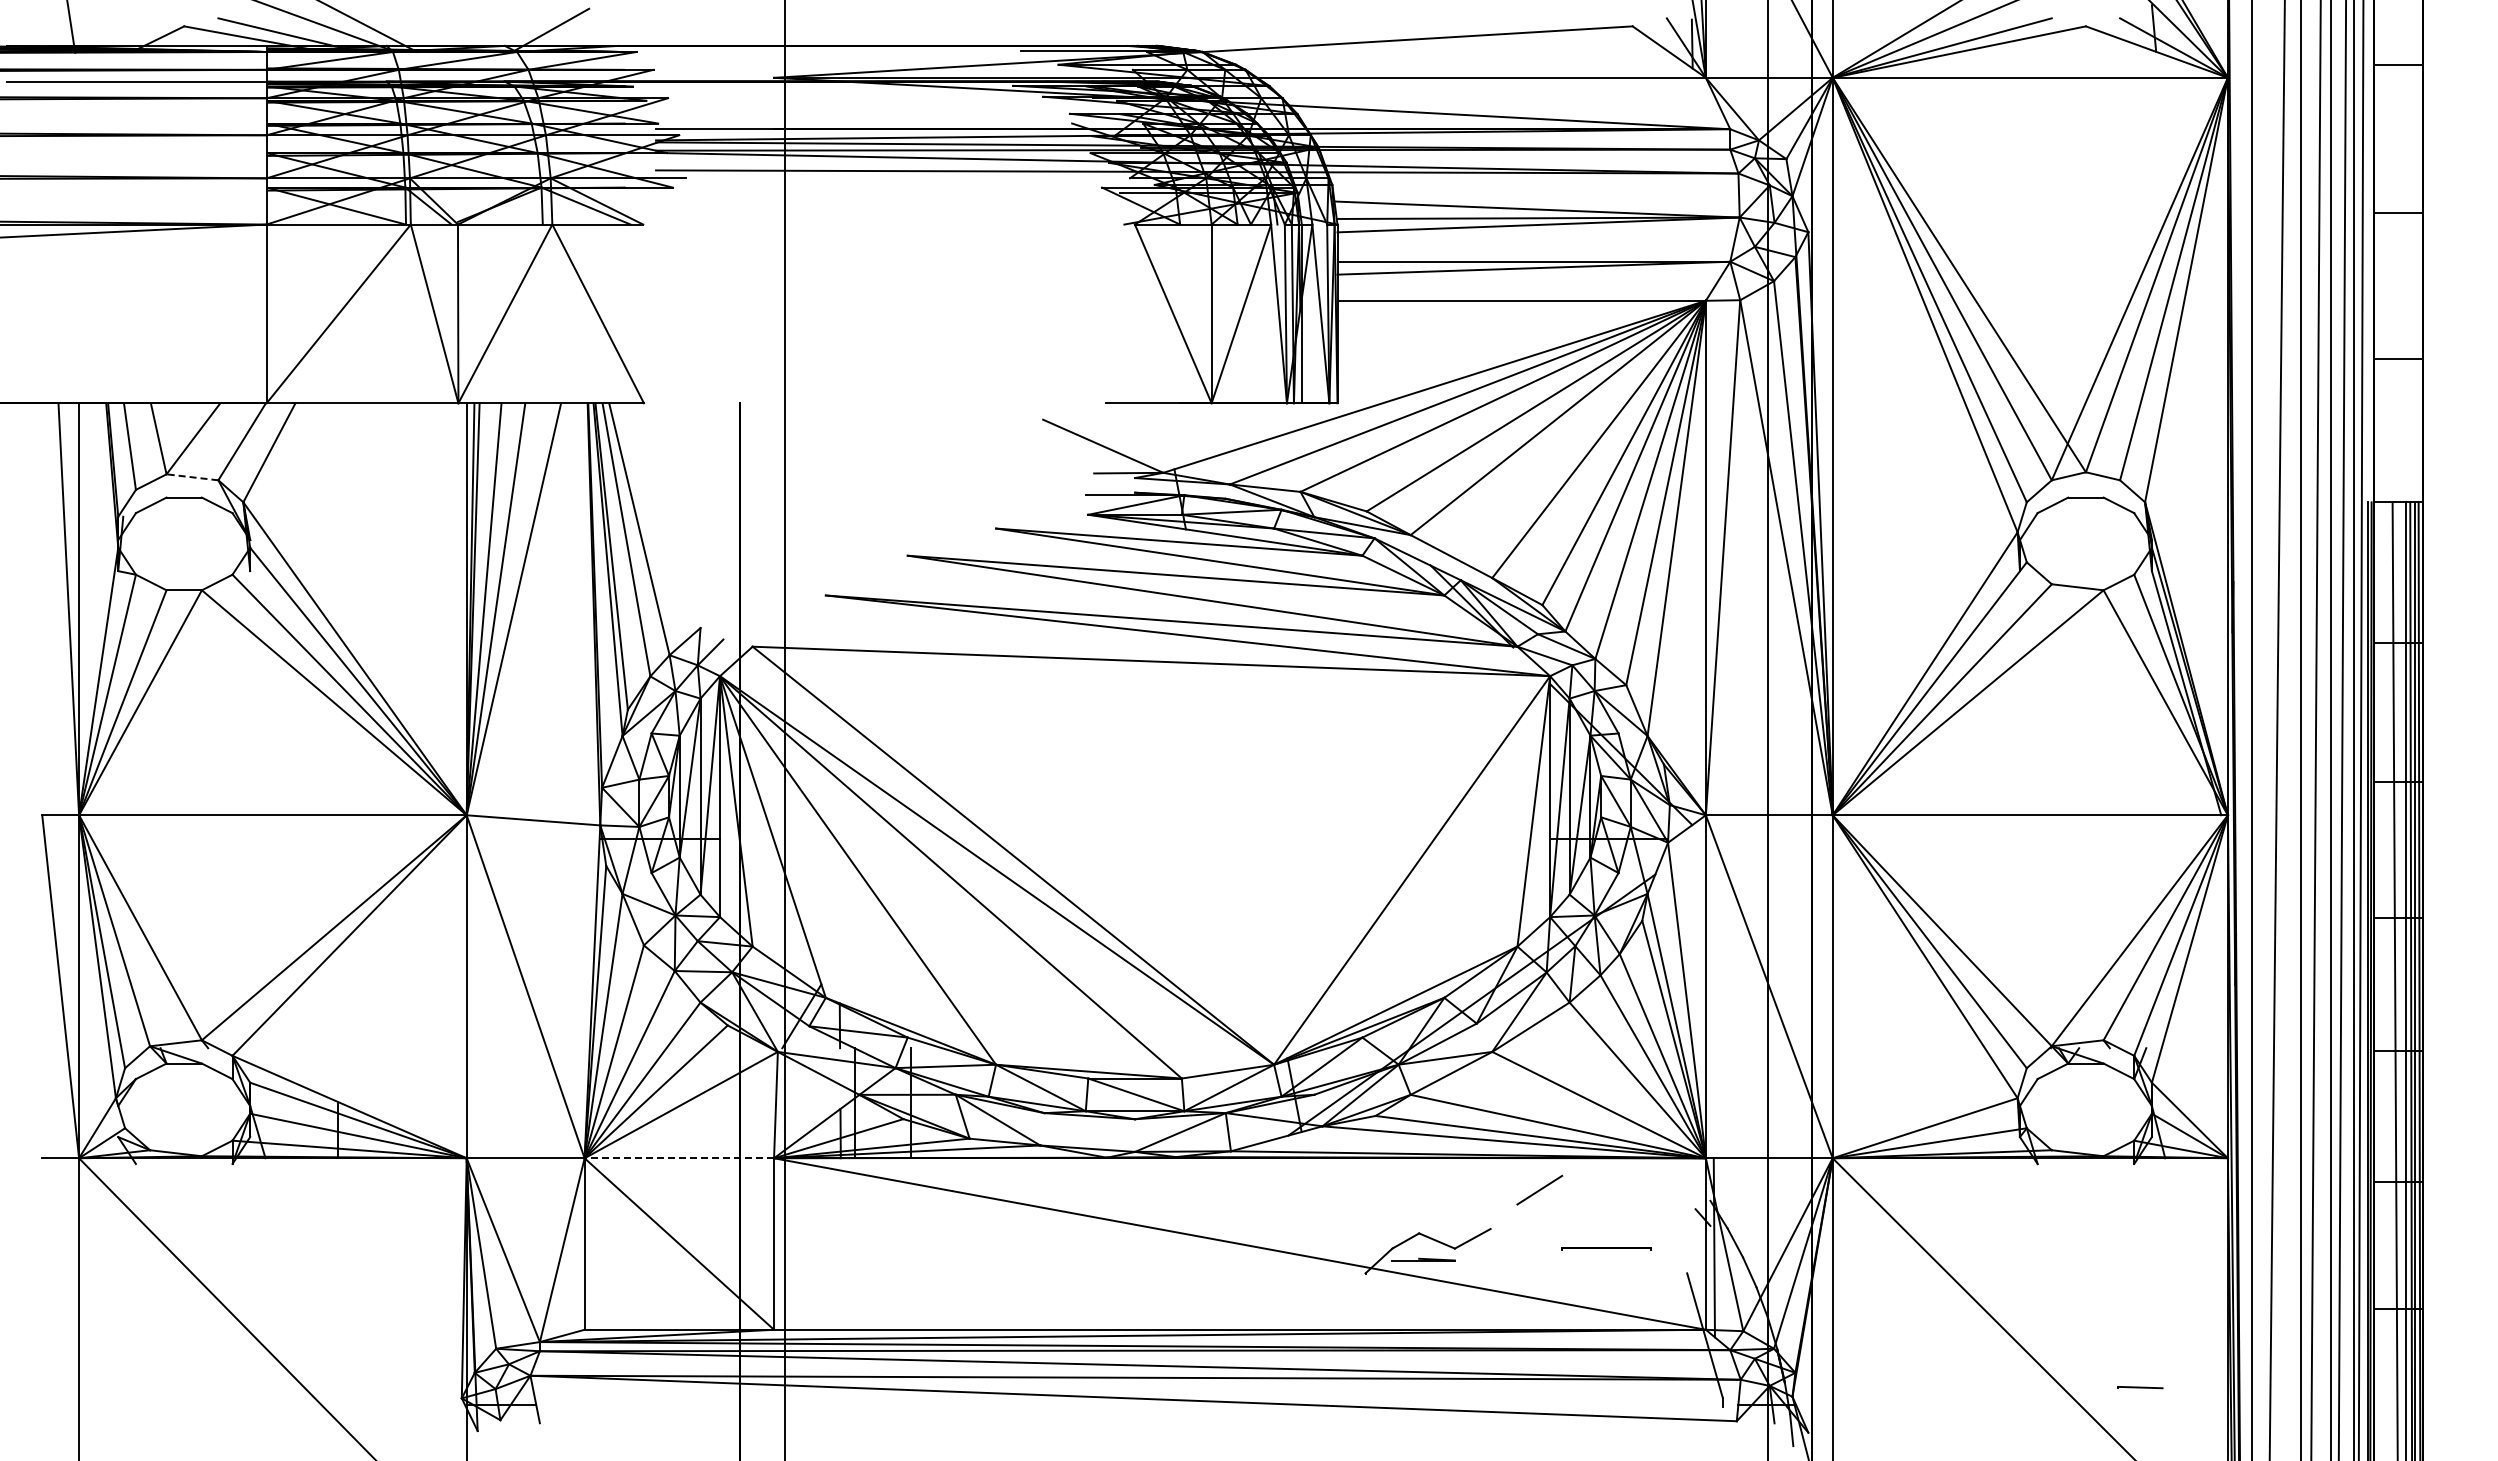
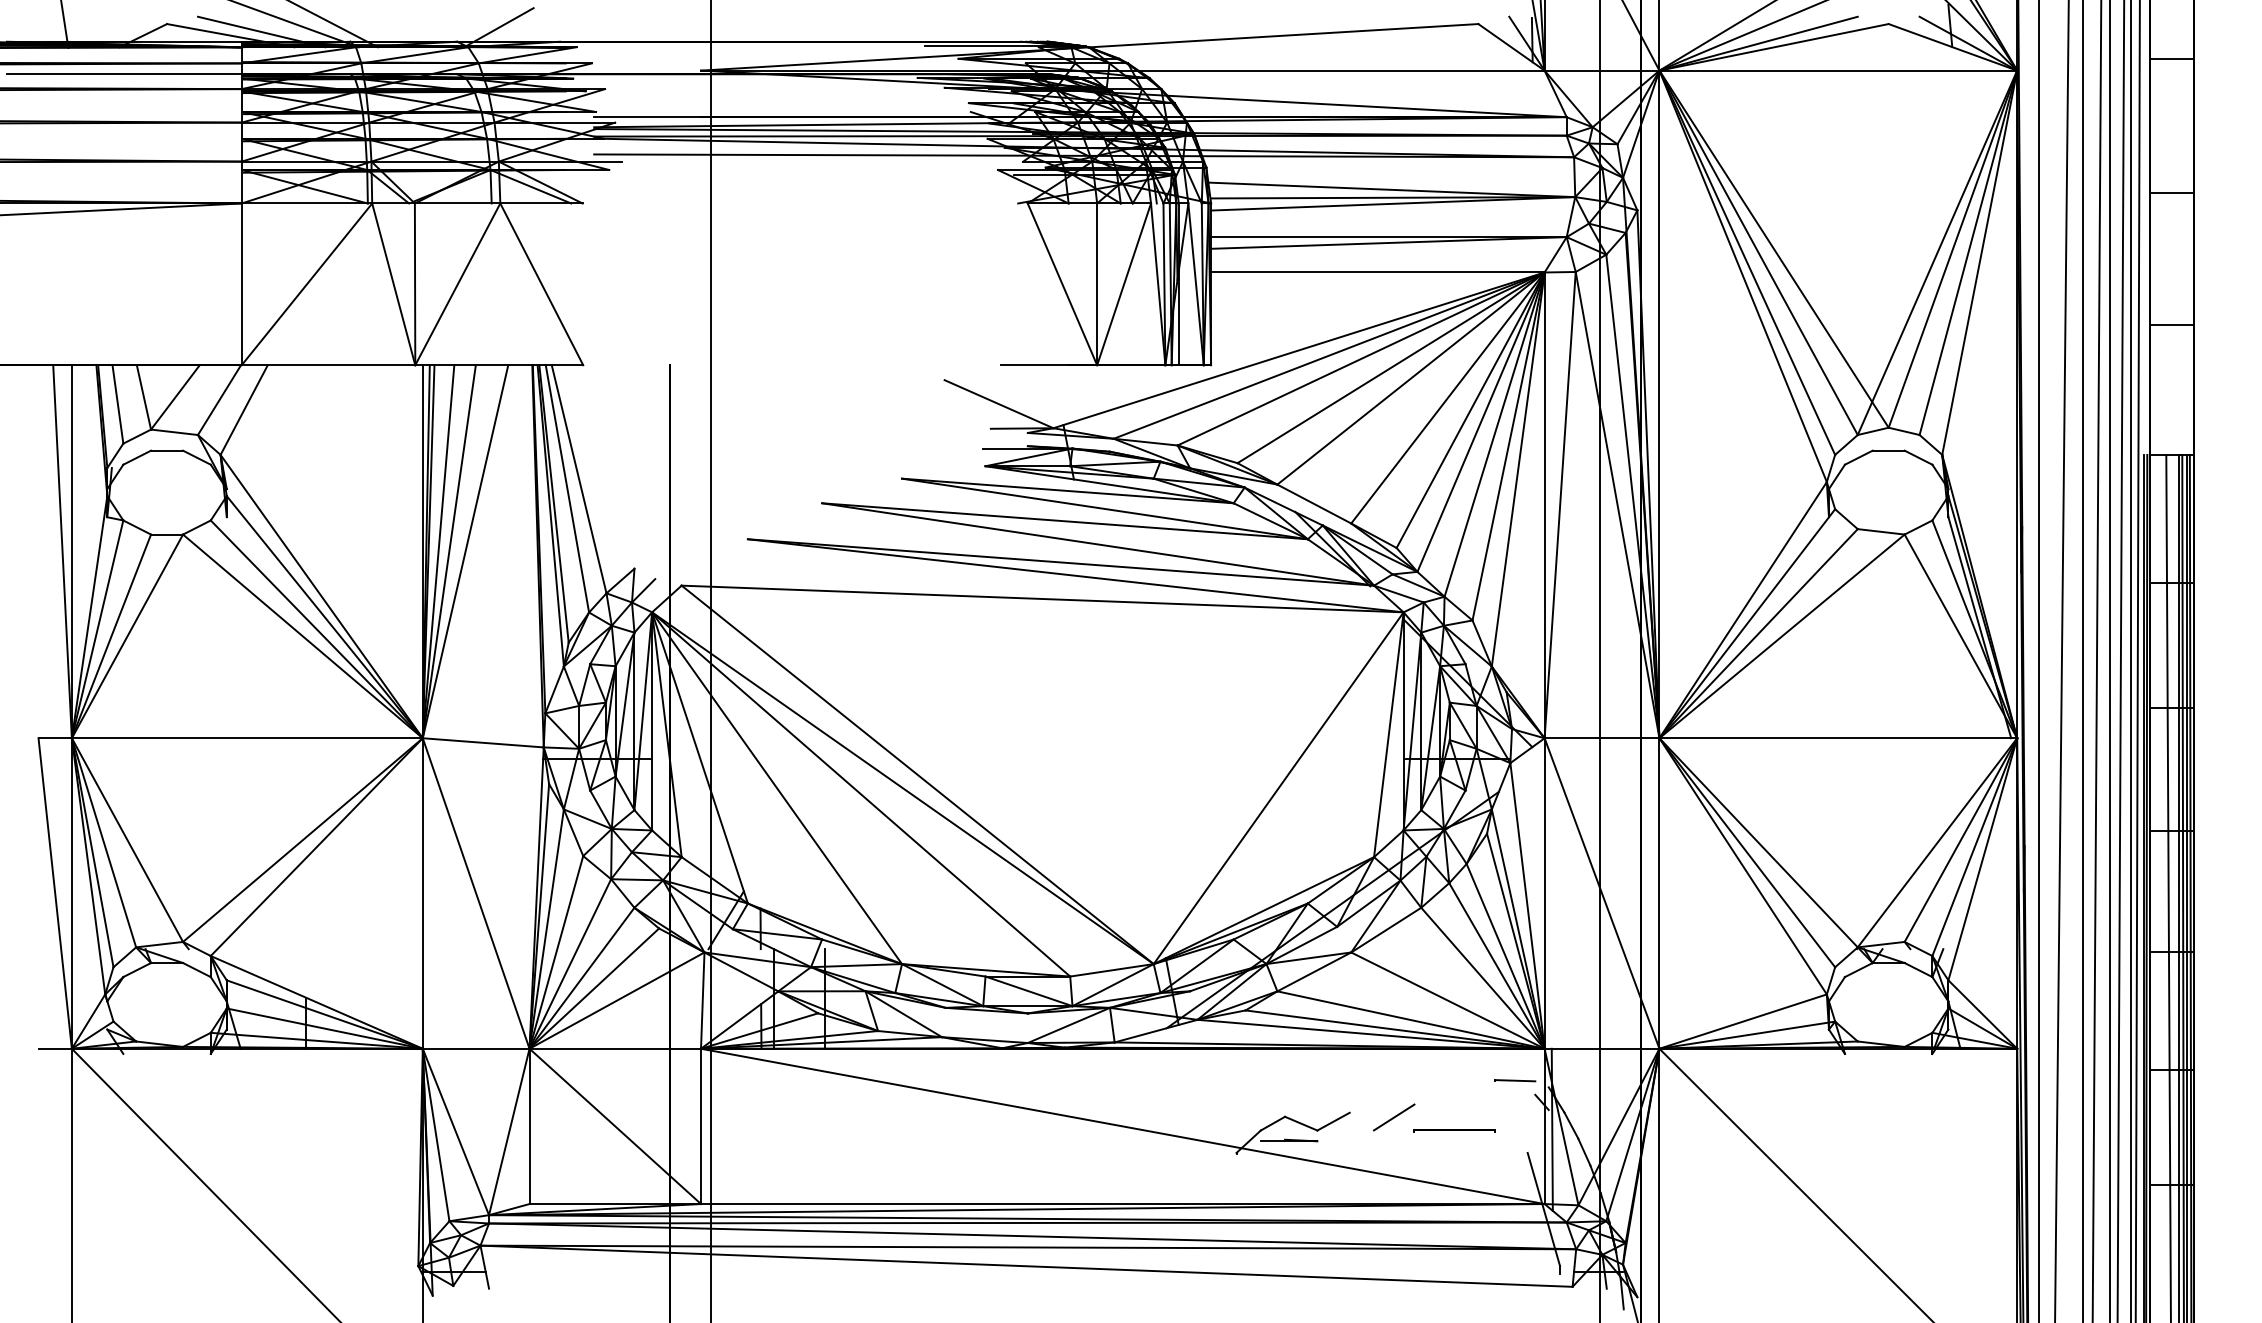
line: (191, 477) -> (173, 432), dashed -> solid
line: (679, 1158) -> (615, 1048), dashed -> solid
line: (1539, 1189) -> (1393, 1116), moved
line: (2140, 1387) -> (1515, 1080), moved

